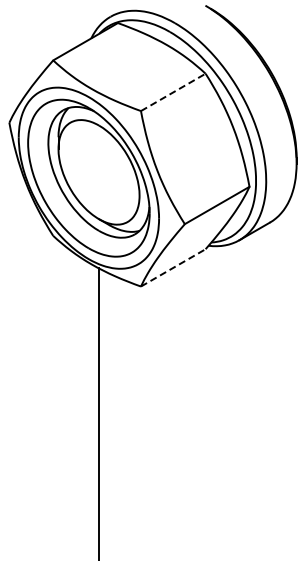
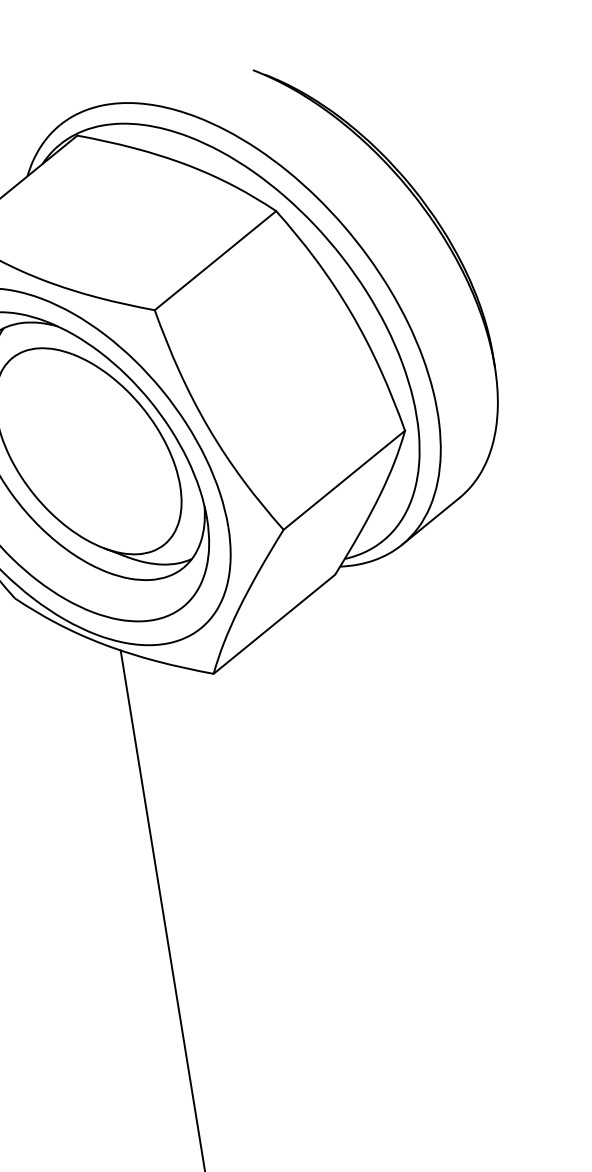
line: (173, 92) -> (215, 260), dashed -> solid
line: (173, 267) -> (274, 623), dashed -> solid

